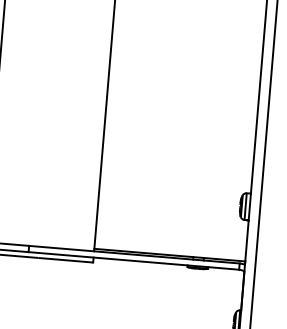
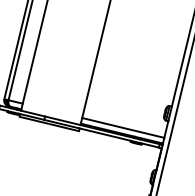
line: (170, 243) -> (123, 127), added

